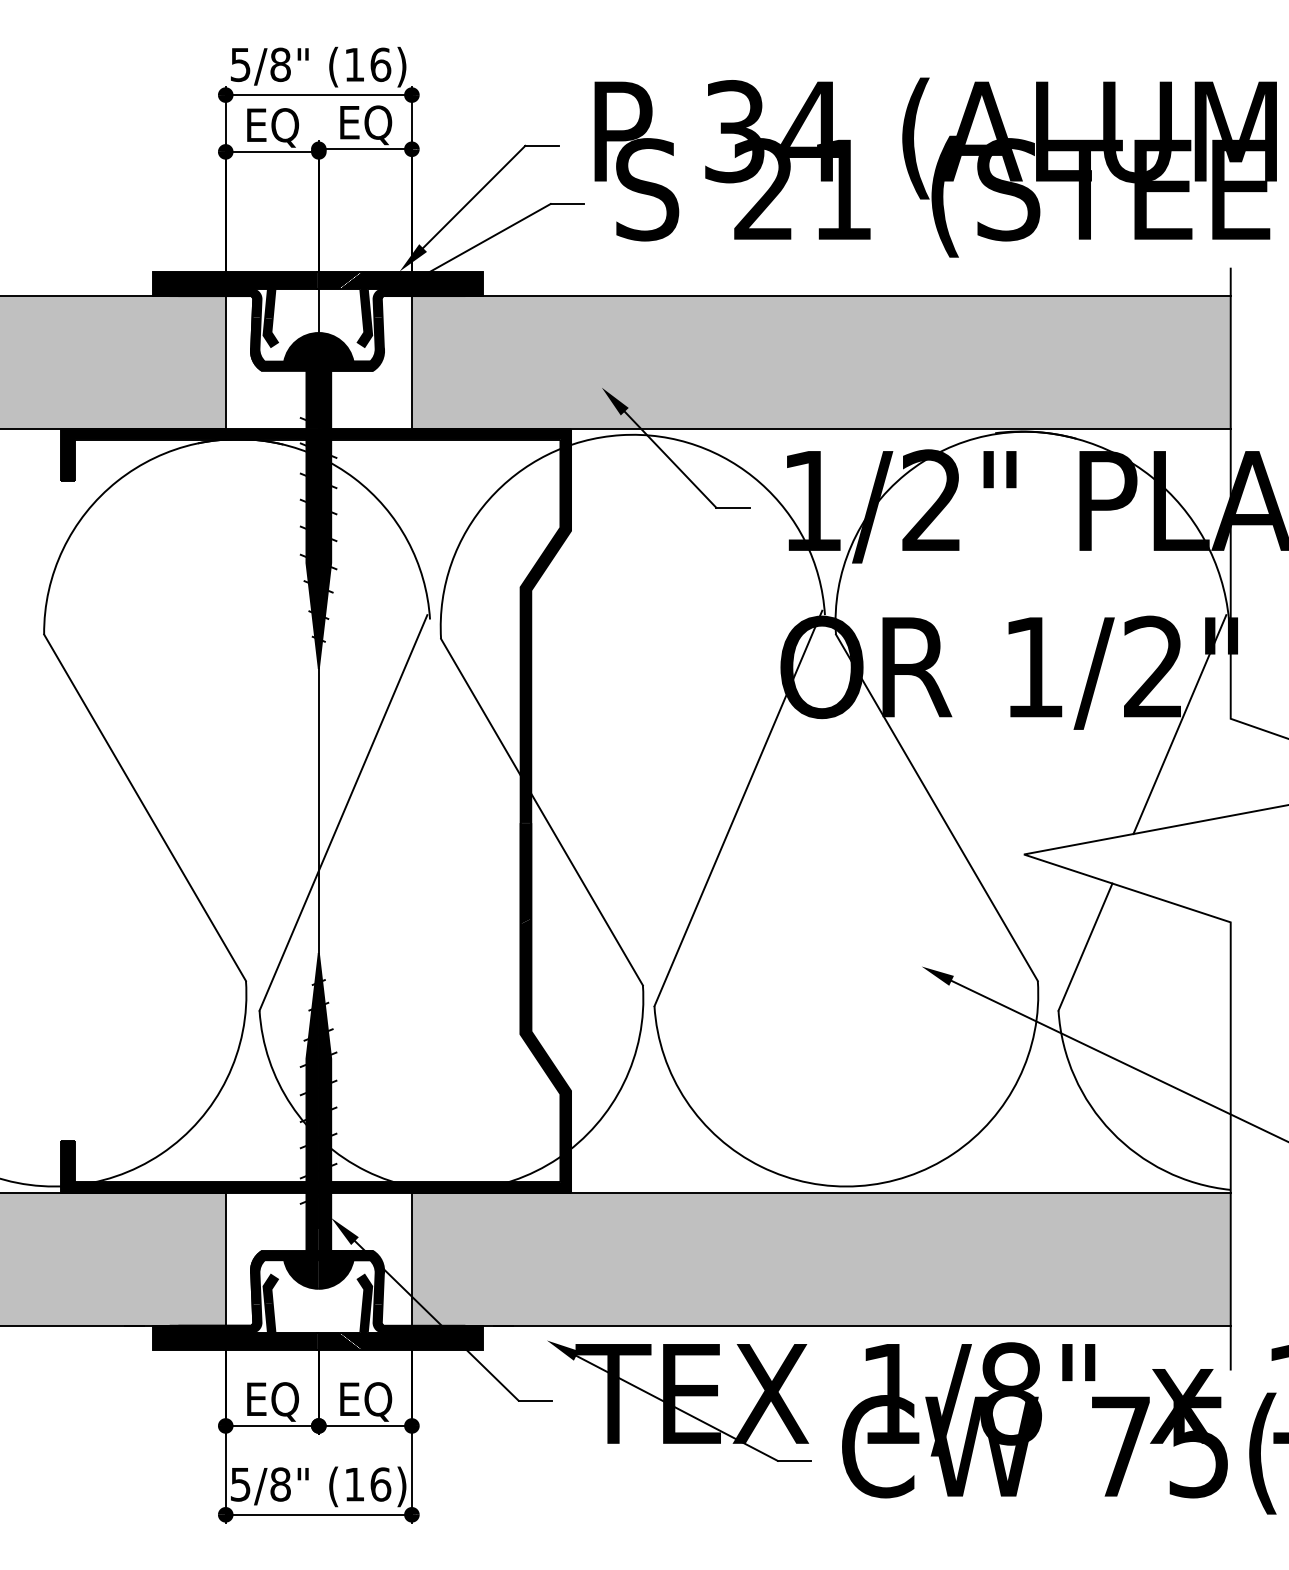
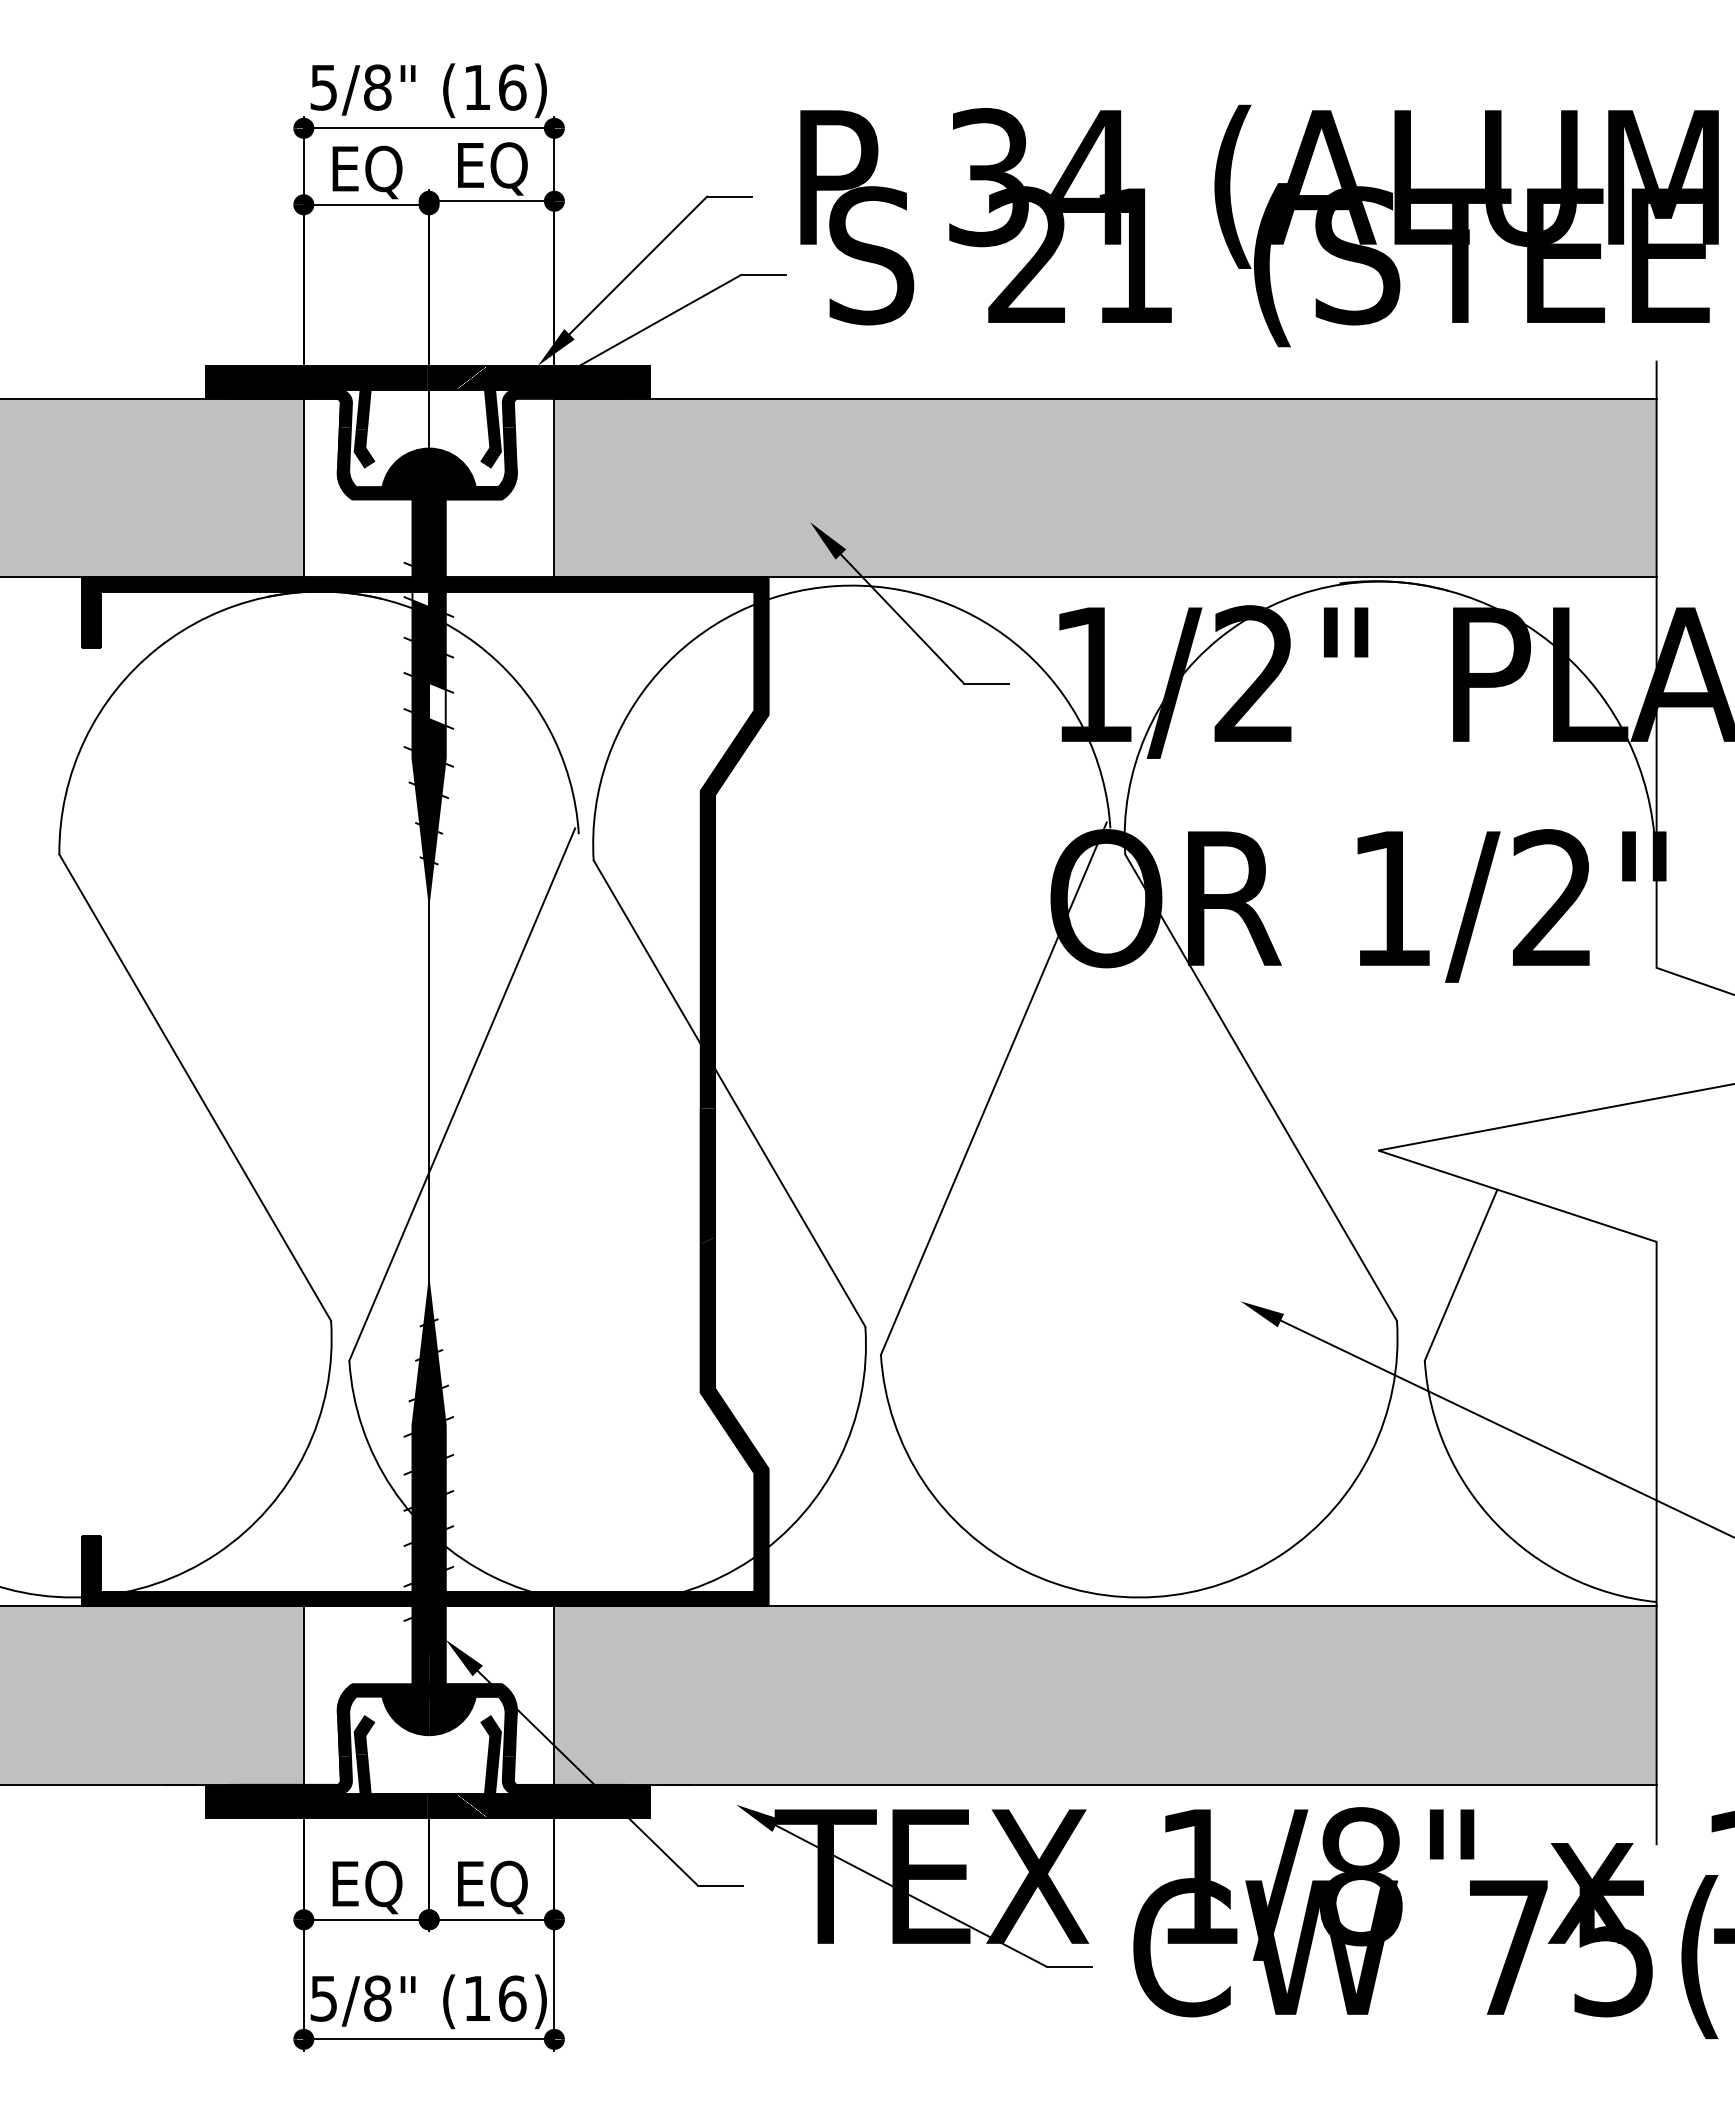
fill: (312, 445) -> (420, 599), removed
fill: (325, 522) -> (437, 703), removed
line: (1179, 724) -> (1587, 975), removed

